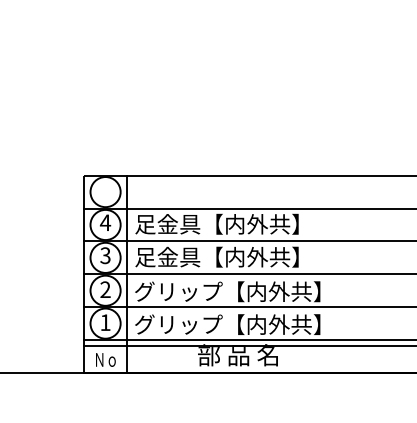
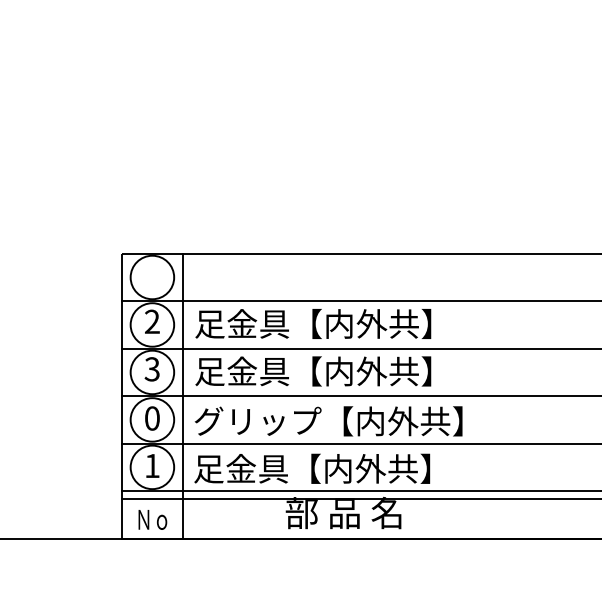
text: (105, 222) -> (152, 321), 4 -> 2
text: (105, 289) -> (152, 418), 2 -> 0
text: (227, 324) -> (328, 468), グリップ【内外共】 -> 足金具【内外共】

